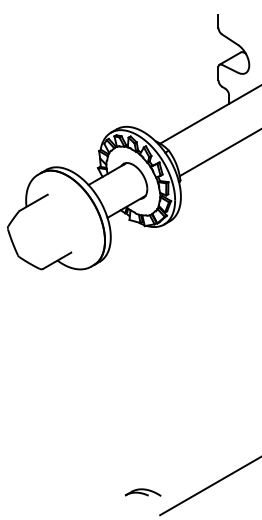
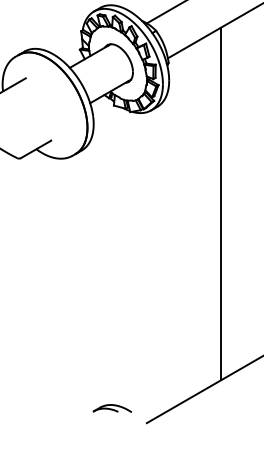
line: (229, 311) -> (221, 203), added
part: (142, 492) -> (111, 408), moved

